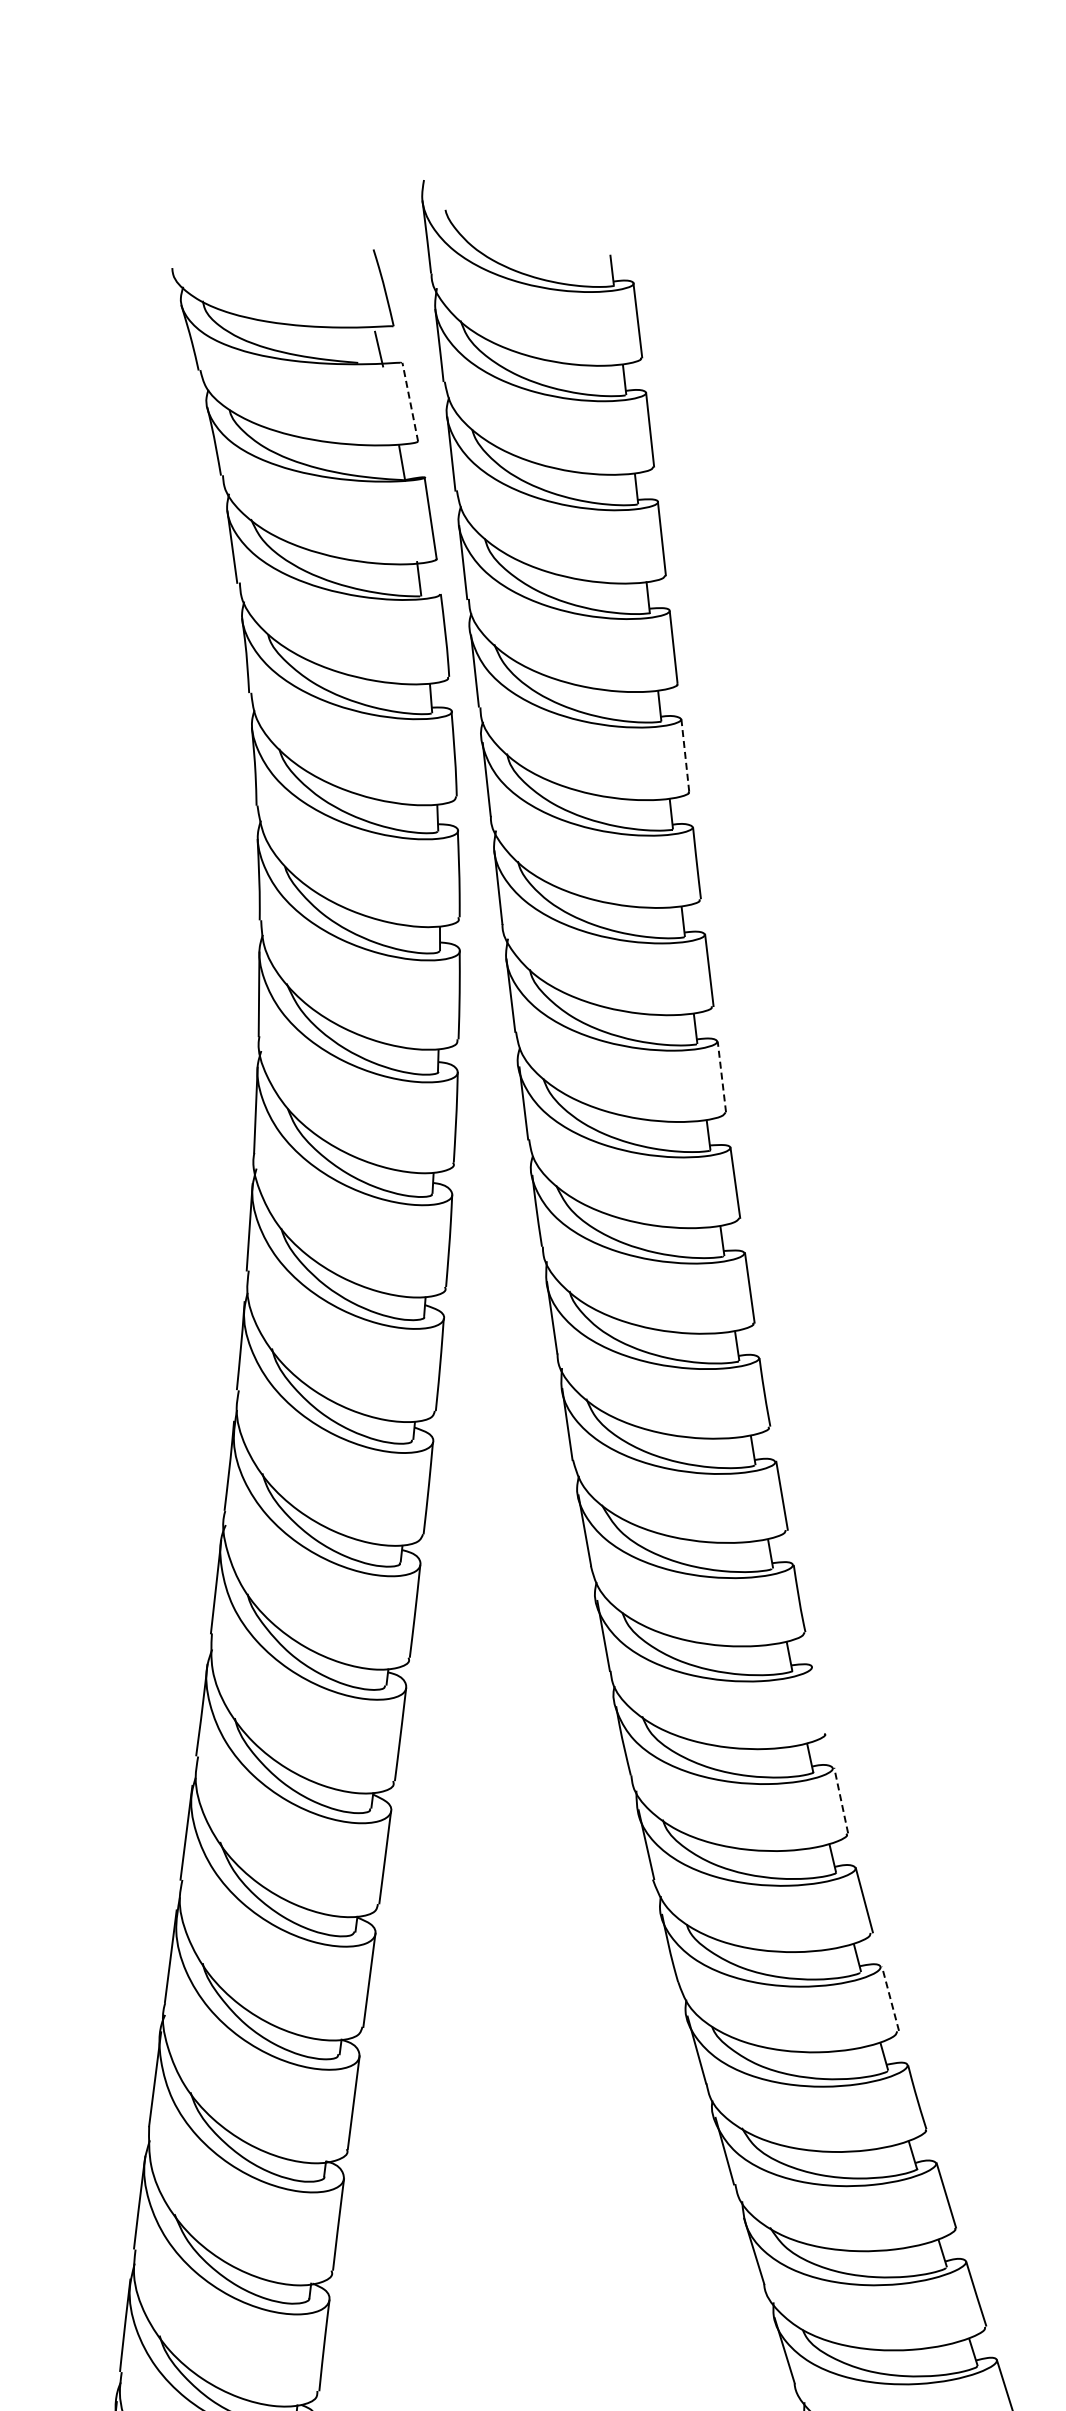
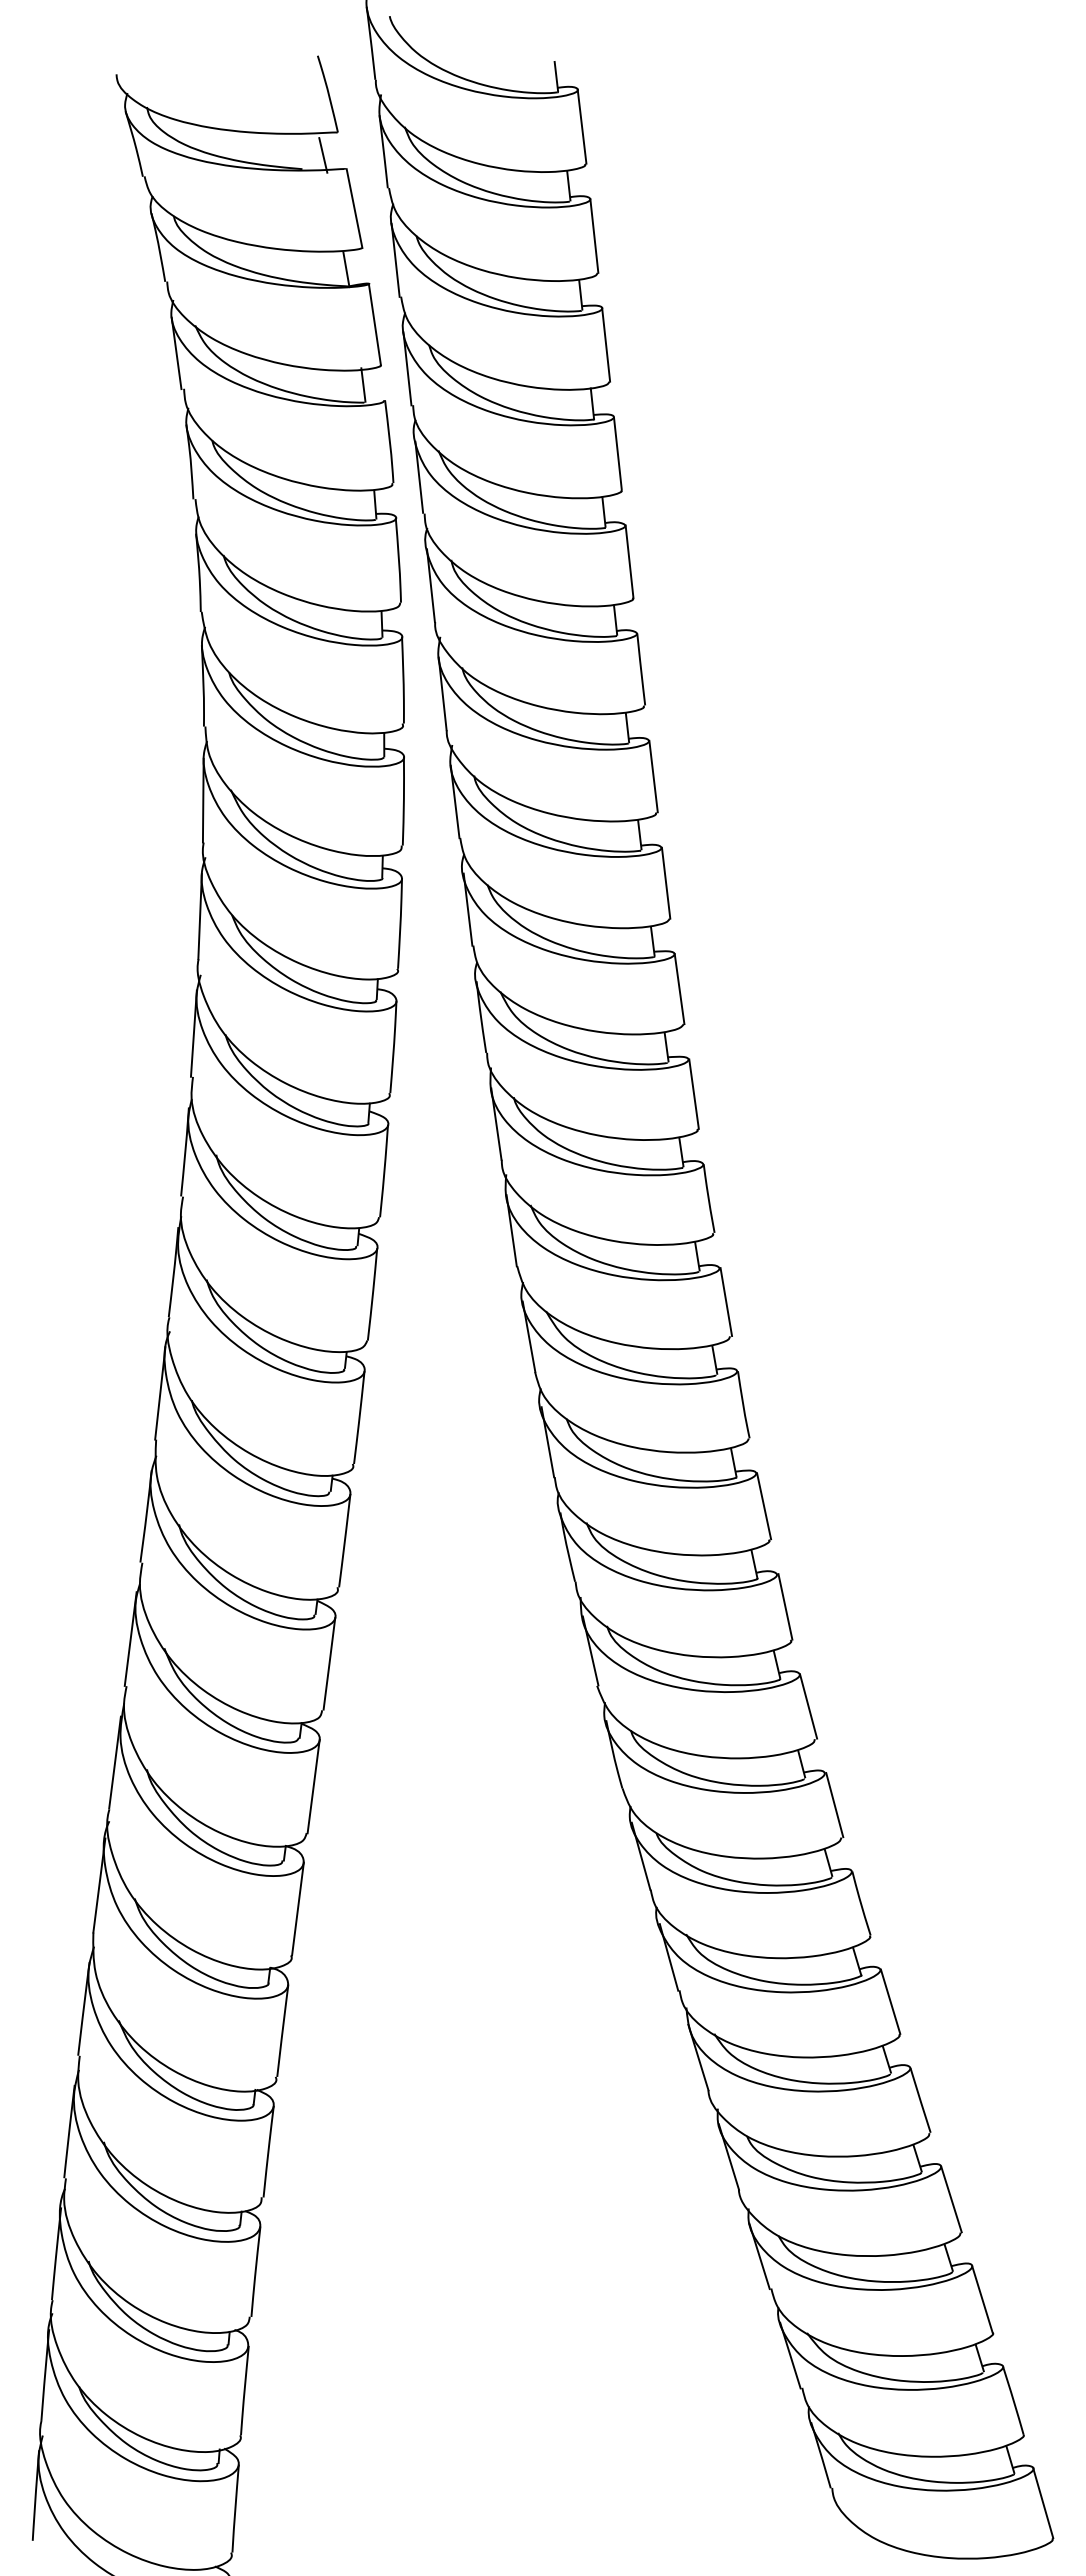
line: (410, 402) -> (354, 208), dashed -> solid
line: (685, 755) -> (629, 561), dashed -> solid
line: (722, 1077) -> (666, 883), dashed -> solid
line: (820, 1700) -> (764, 1506), added
line: (841, 1800) -> (785, 1606), dashed -> solid
line: (890, 1998) -> (834, 1804), dashed -> solid

